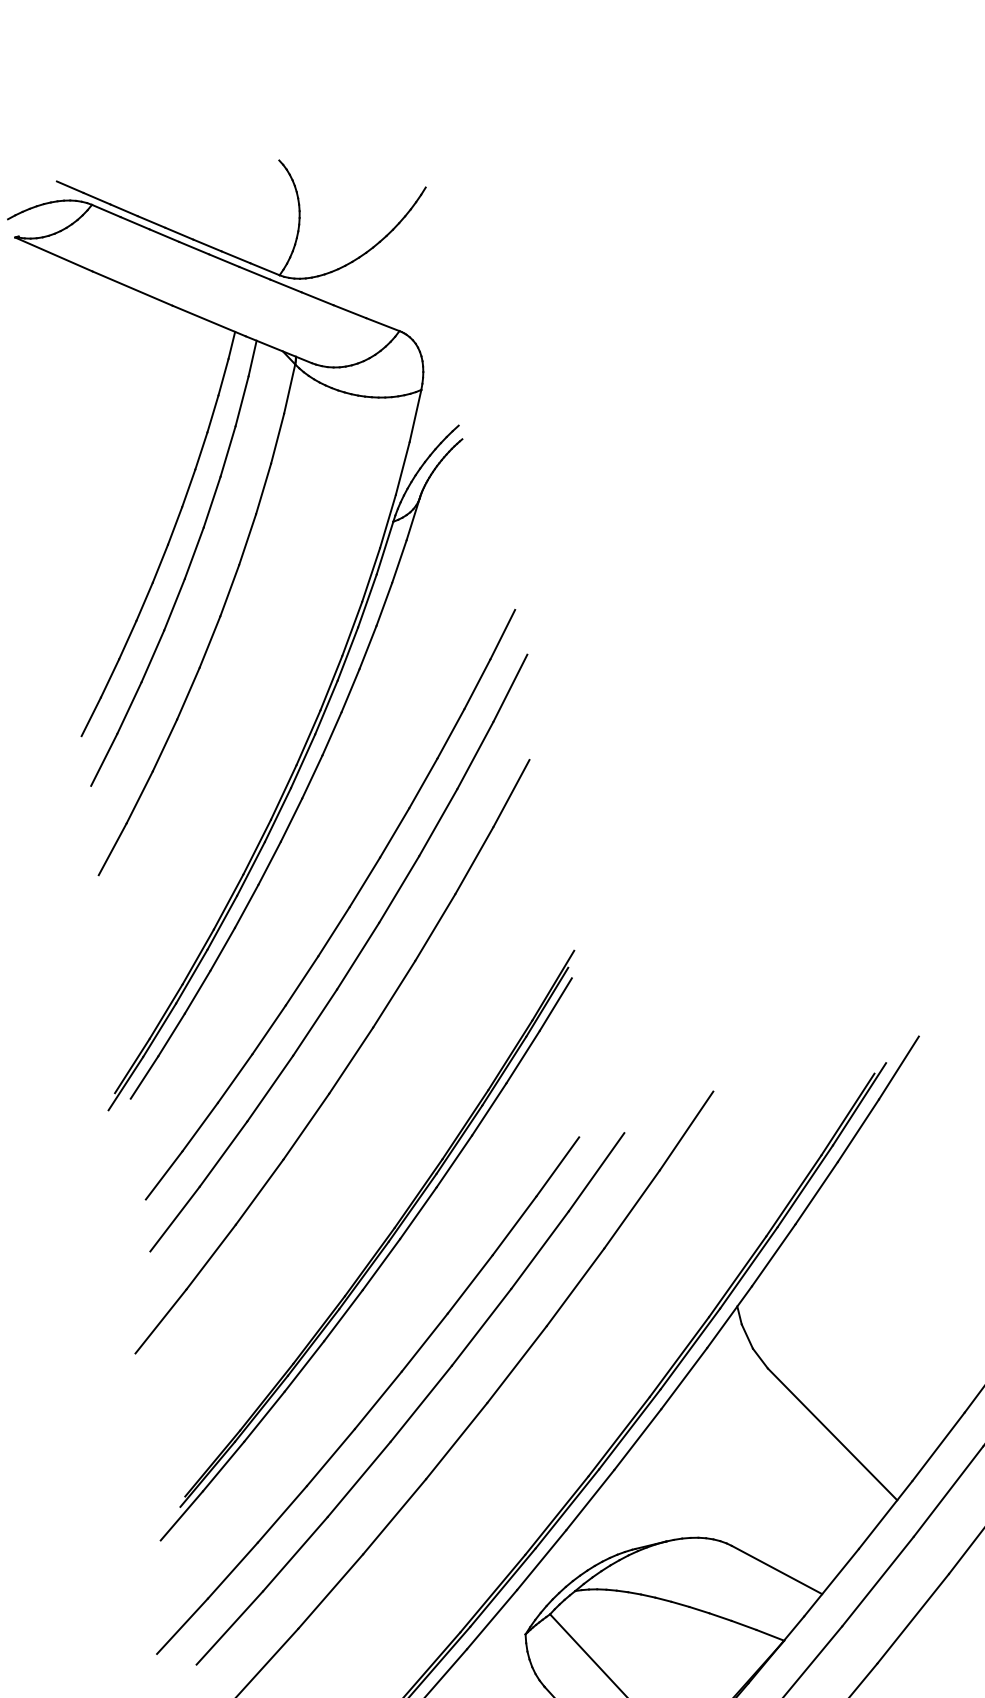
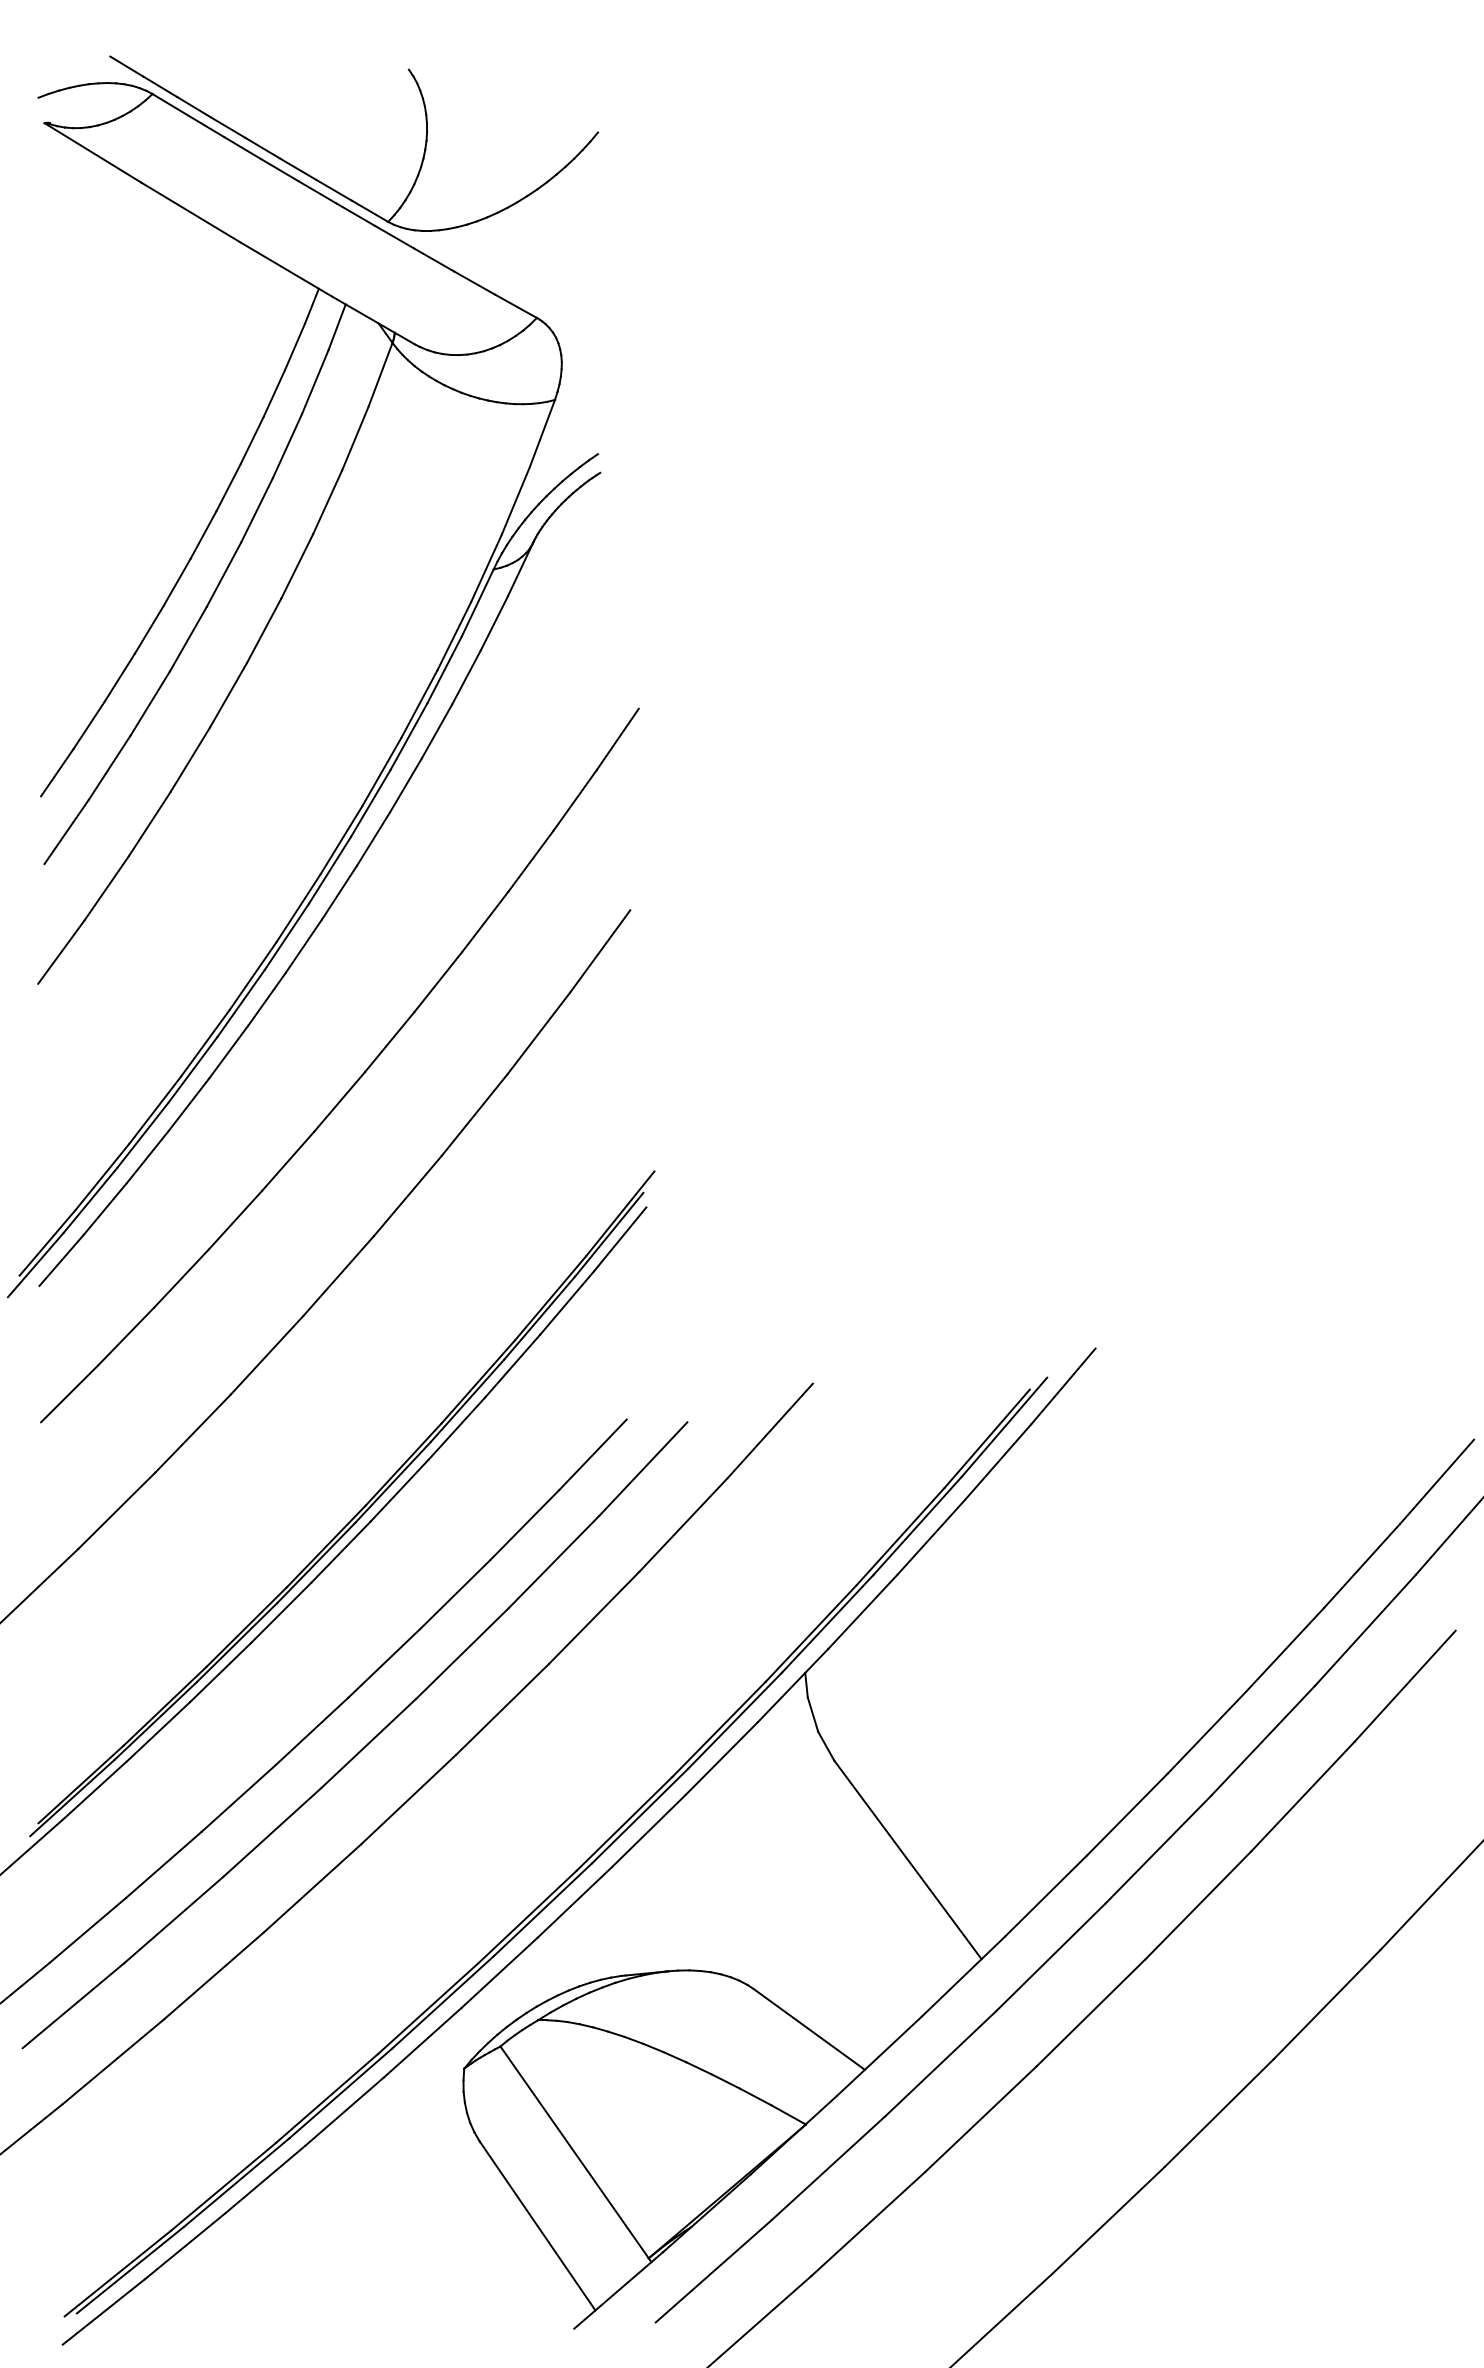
part: (354, 960) -> (361, 1143), removed

